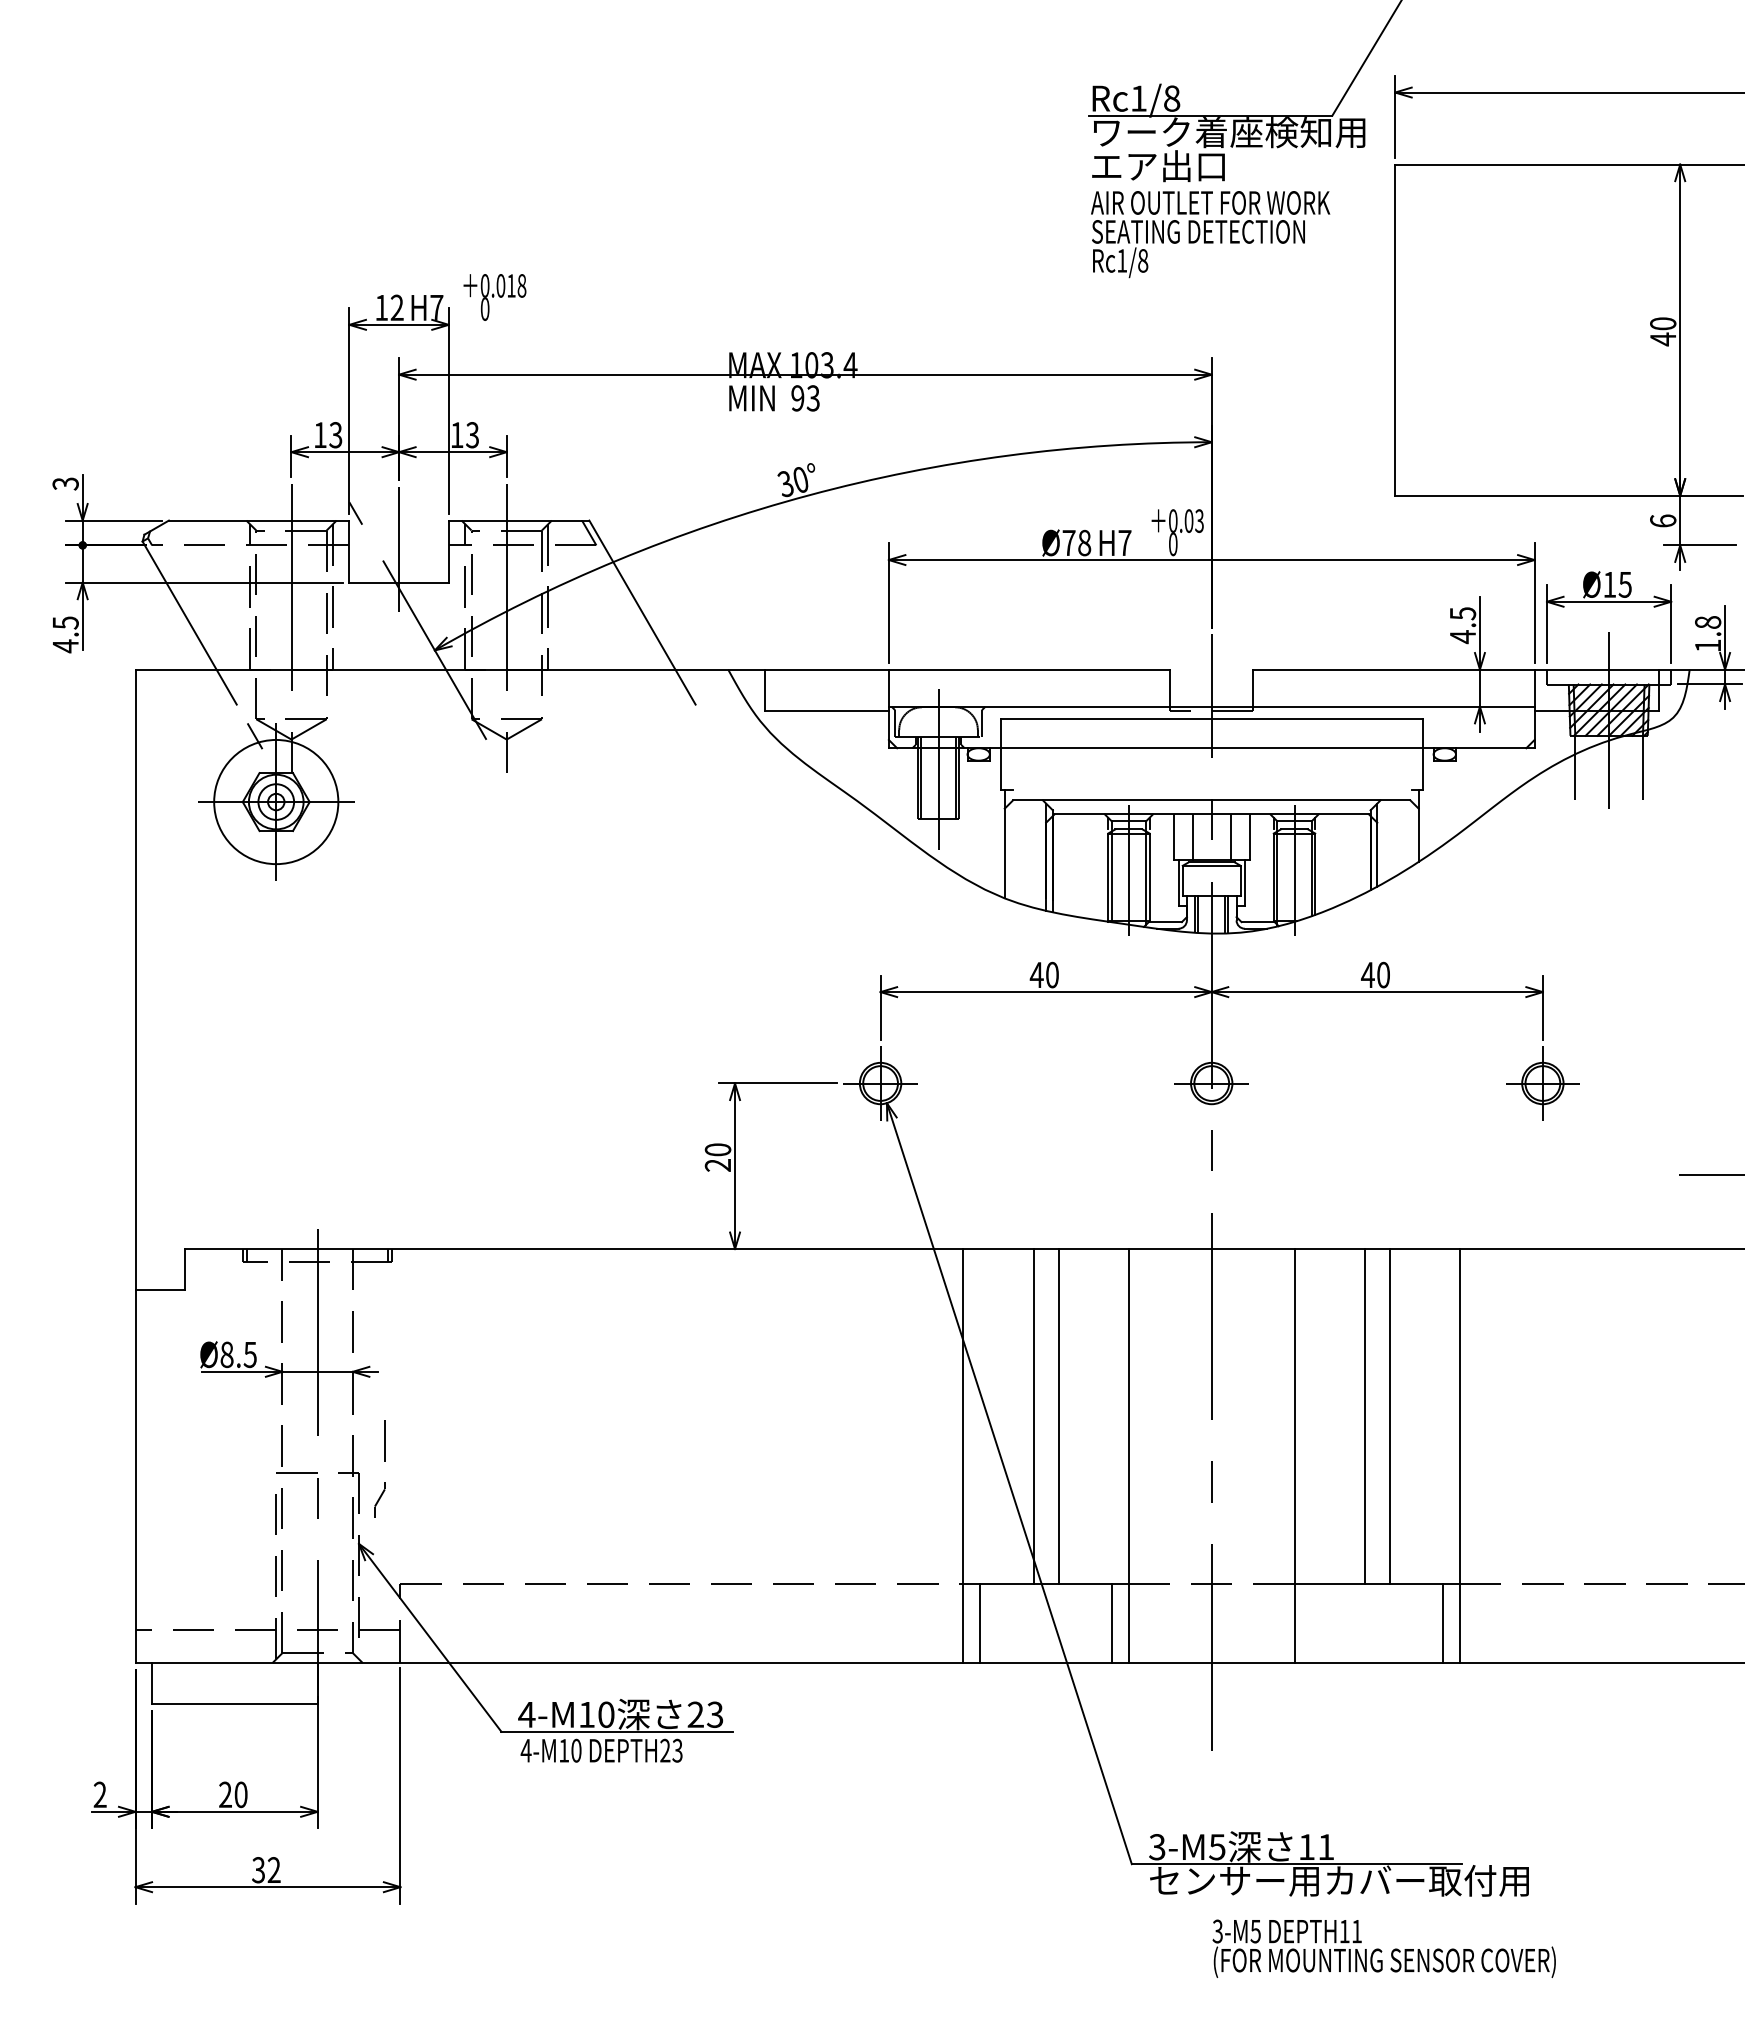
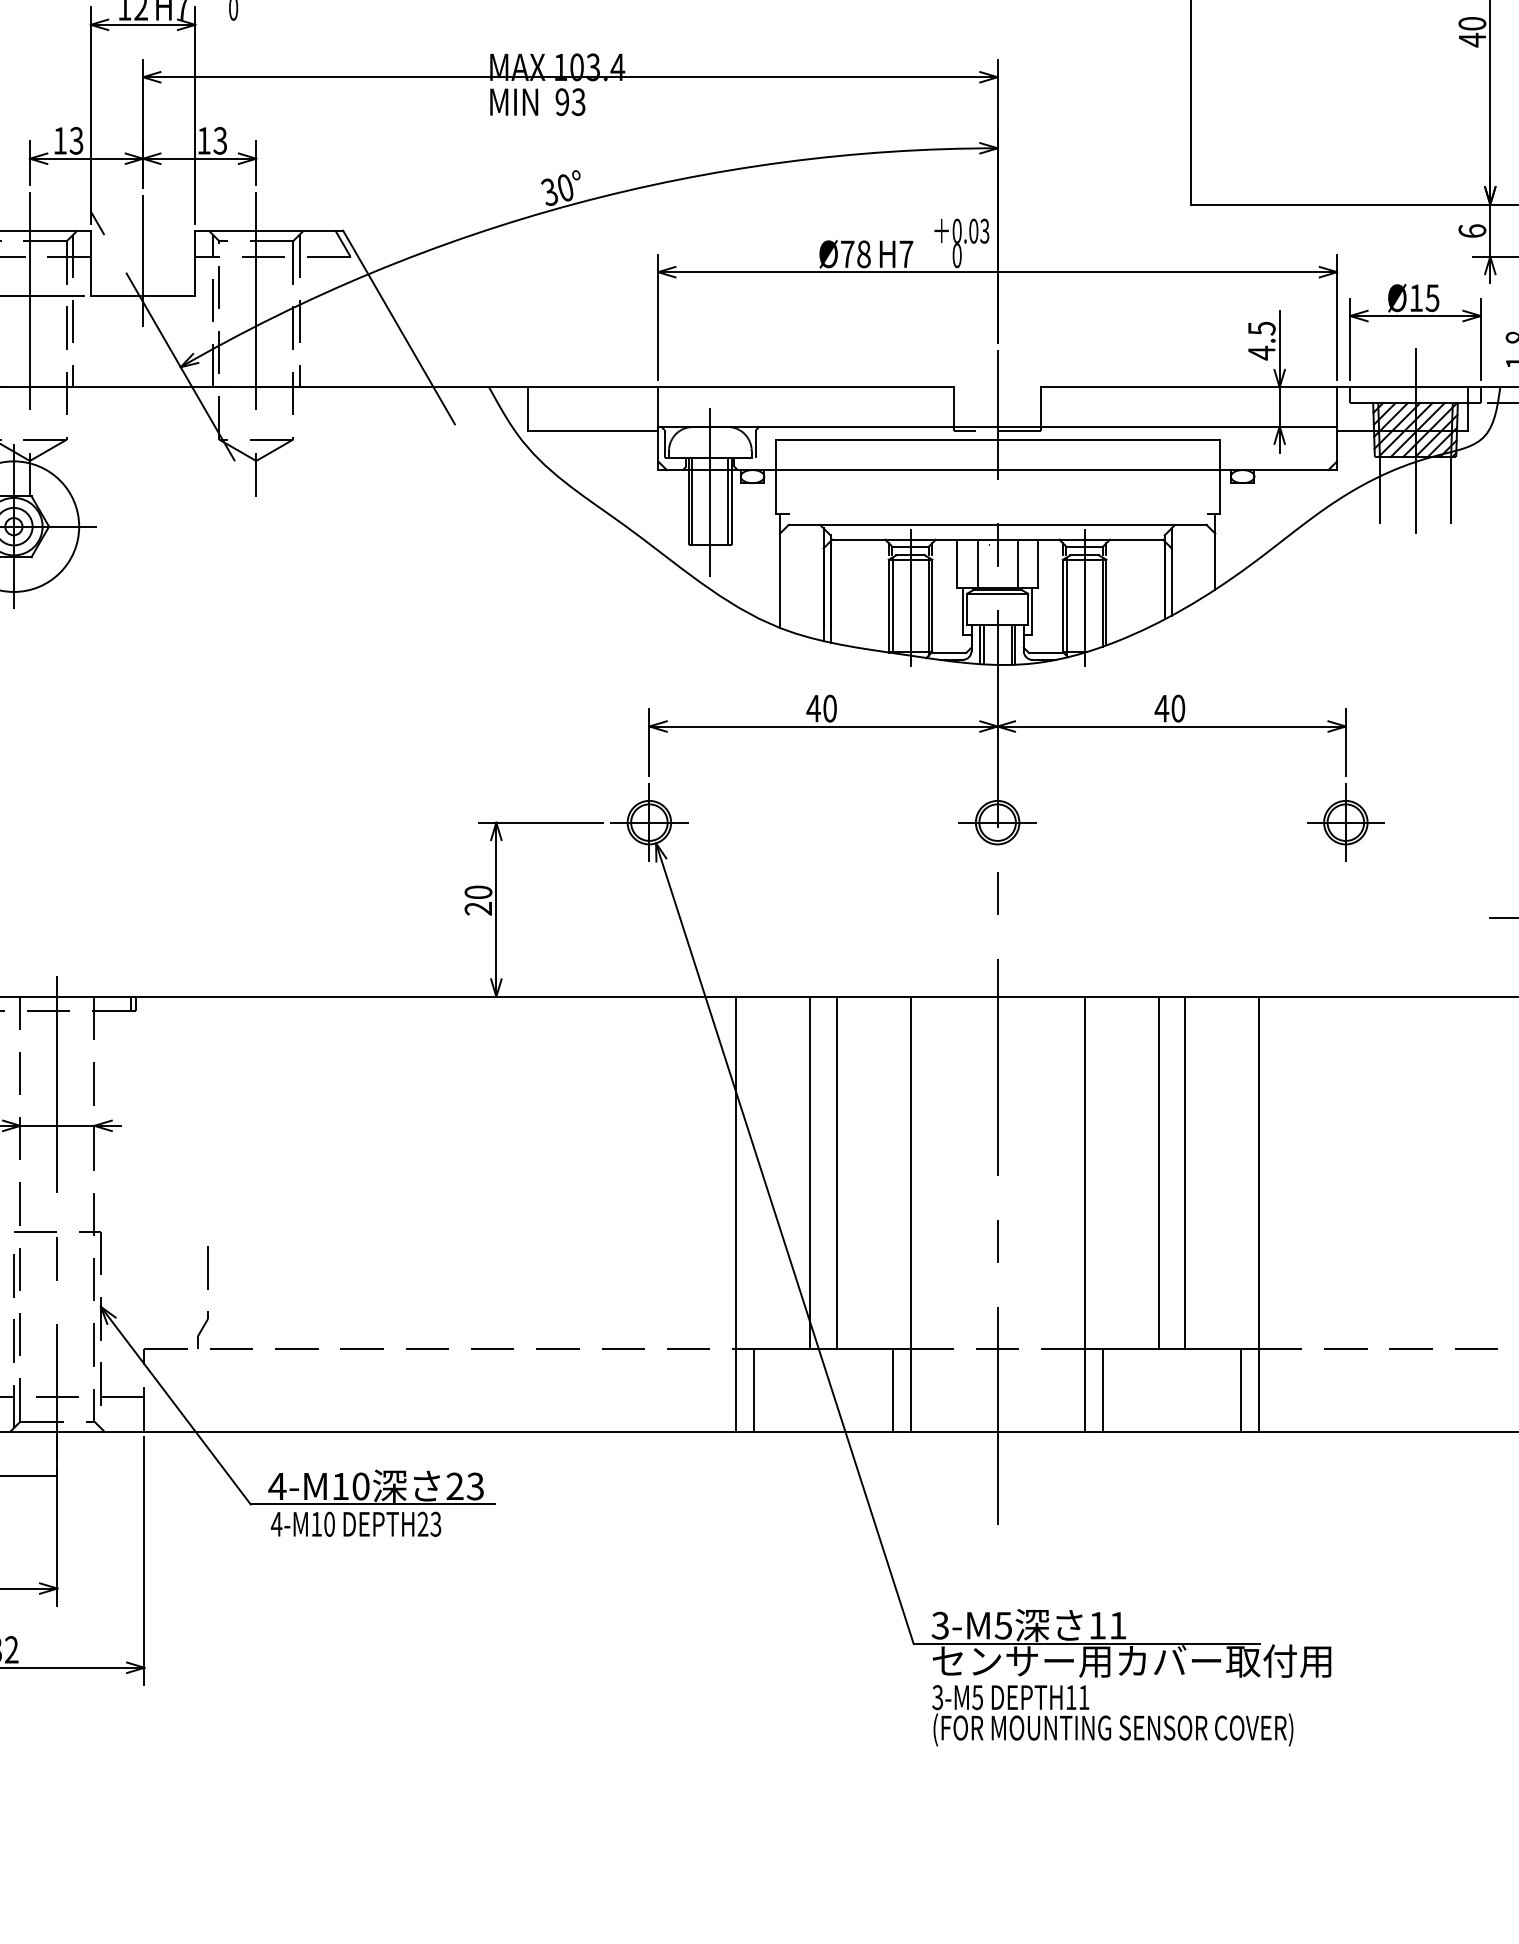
part: (384, 1461) -> (207, 1289), moved
line: (1311, 1623) -> (1102, 1390), added
text: (1383, 1948) -> (1112, 1715), moved

